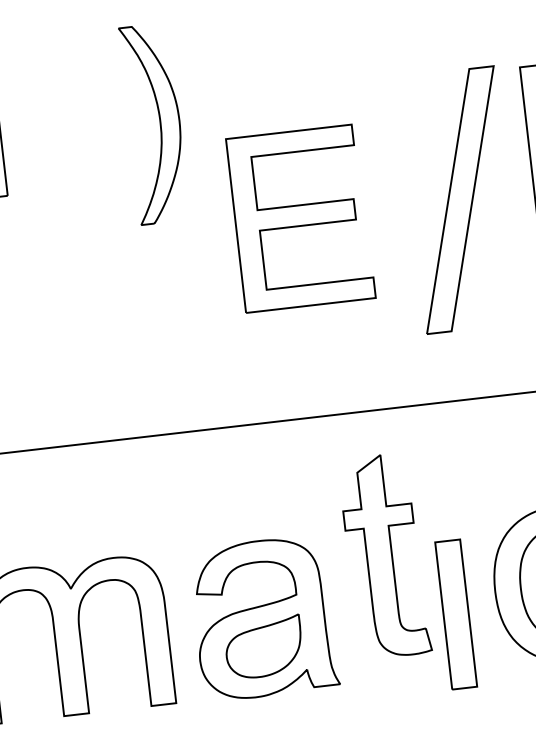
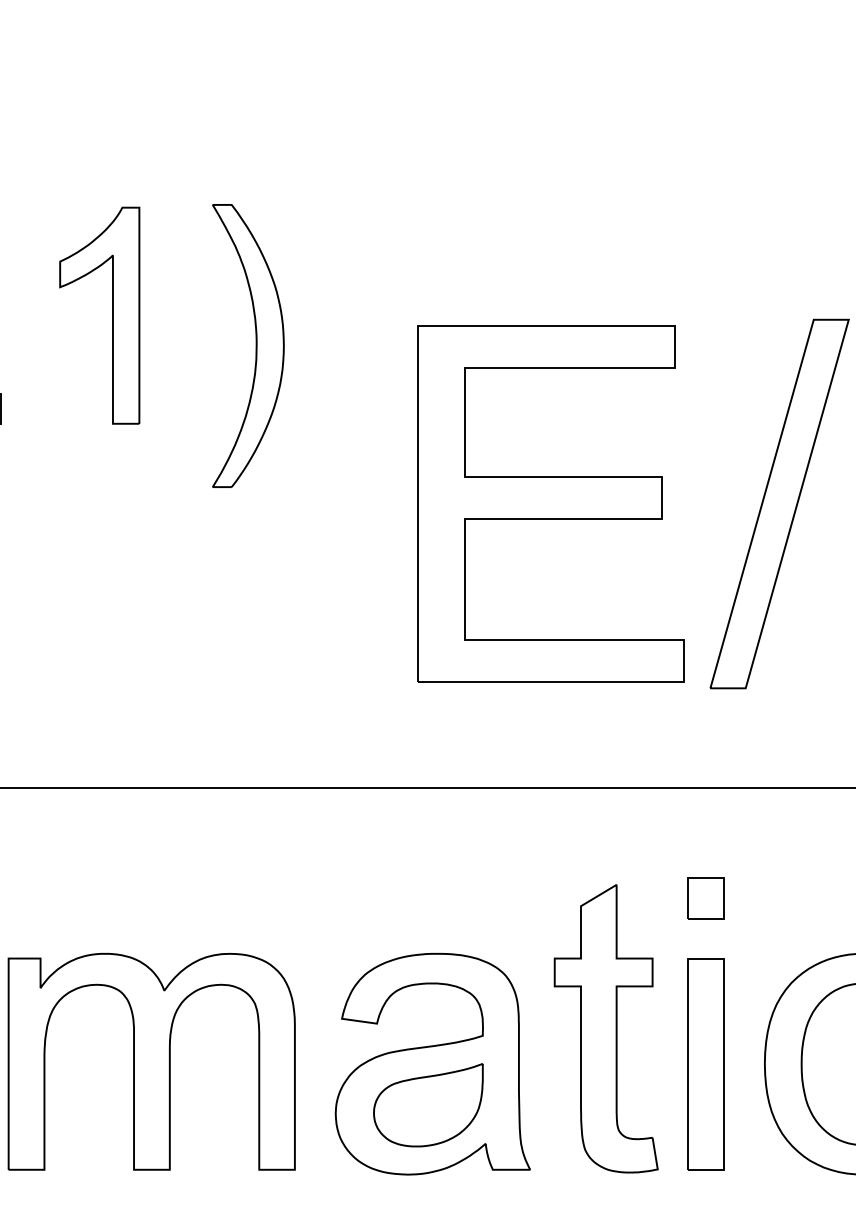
part: (159, 122) -> (255, 345), moved
part: (300, 218) -> (550, 503), size x1.43
part: (440, 481) -> (705, 898), added
part: (384, 556) -> (605, 1028), moved
part: (456, 614) -> (705, 1064), moved

